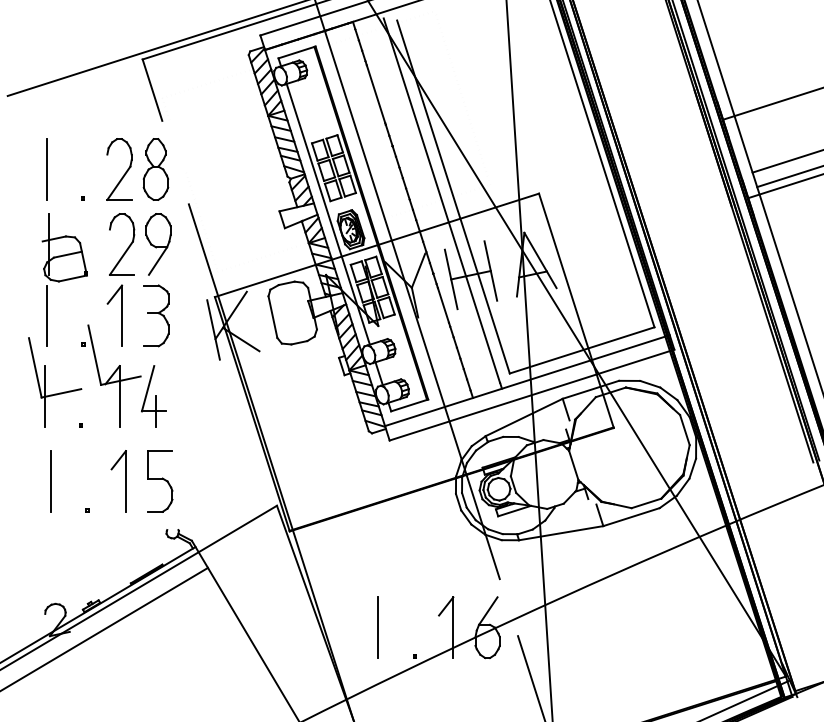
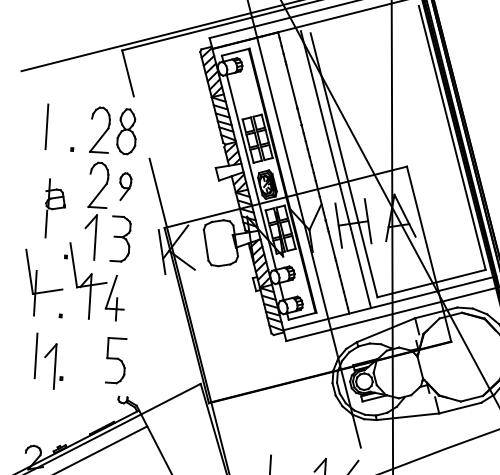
part: (158, 244) -> (125, 186), size x0.6
part: (64, 279) -> (54, 208), size x0.6
part: (125, 481) -> (54, 366), moved

